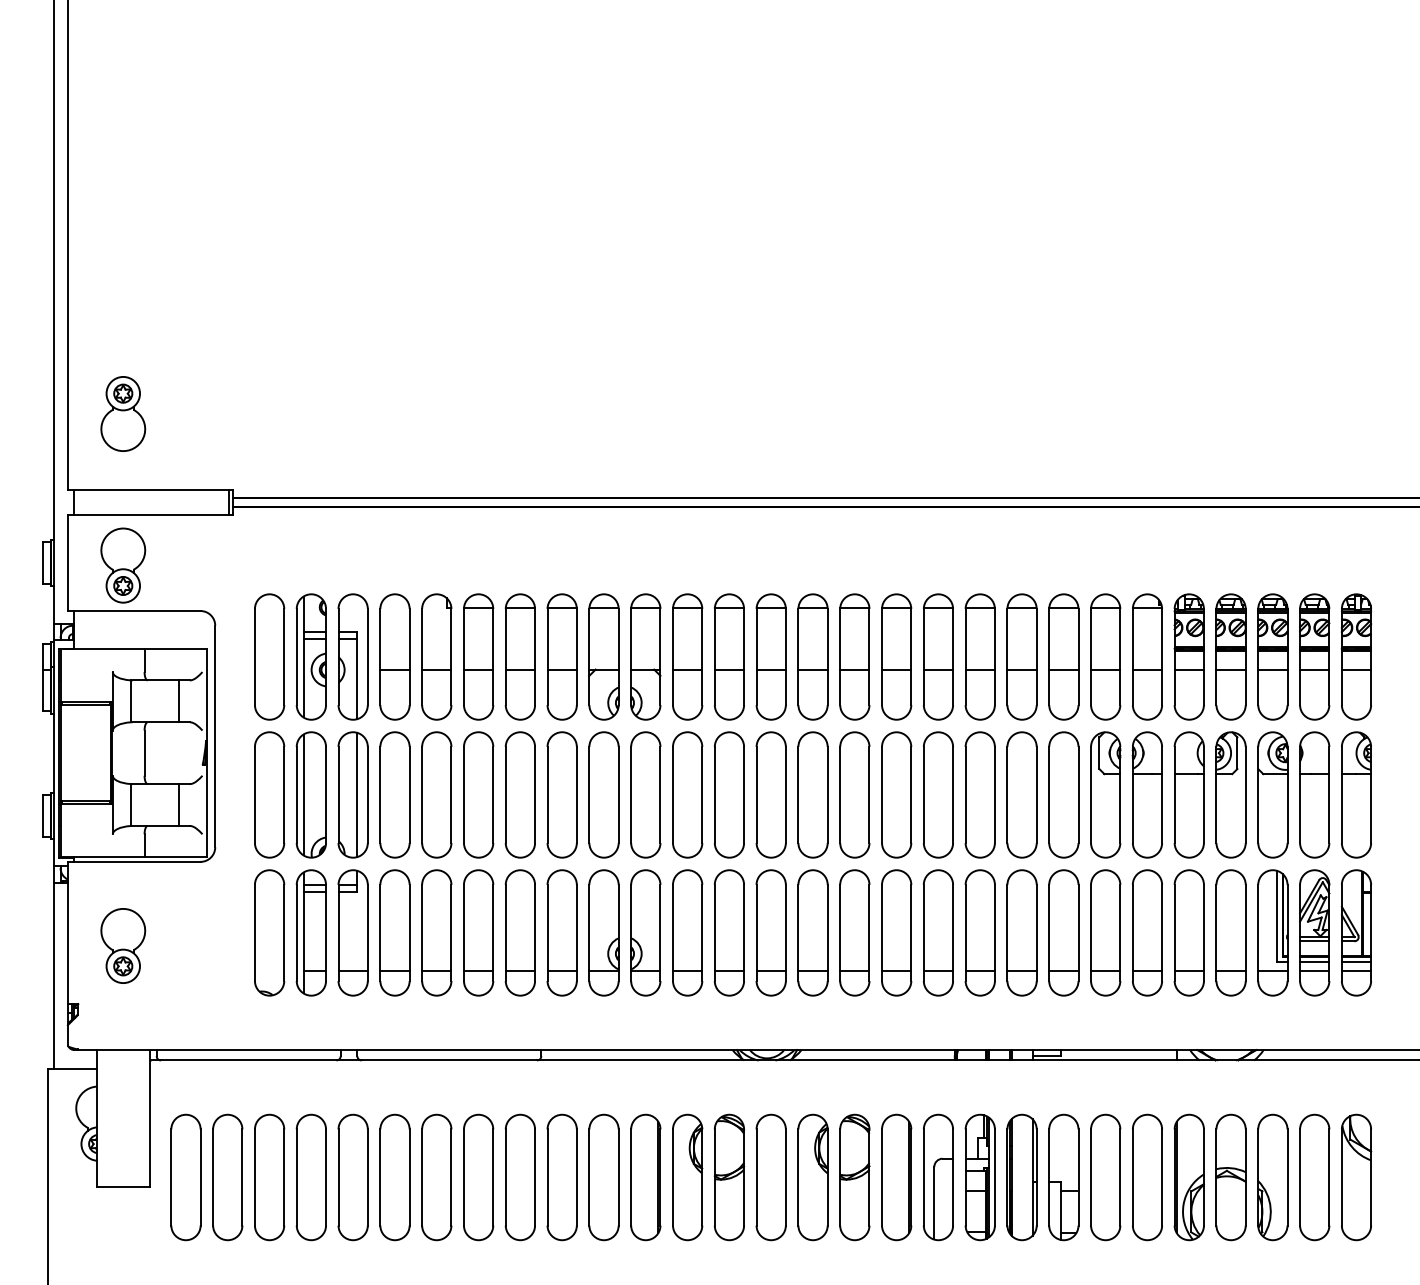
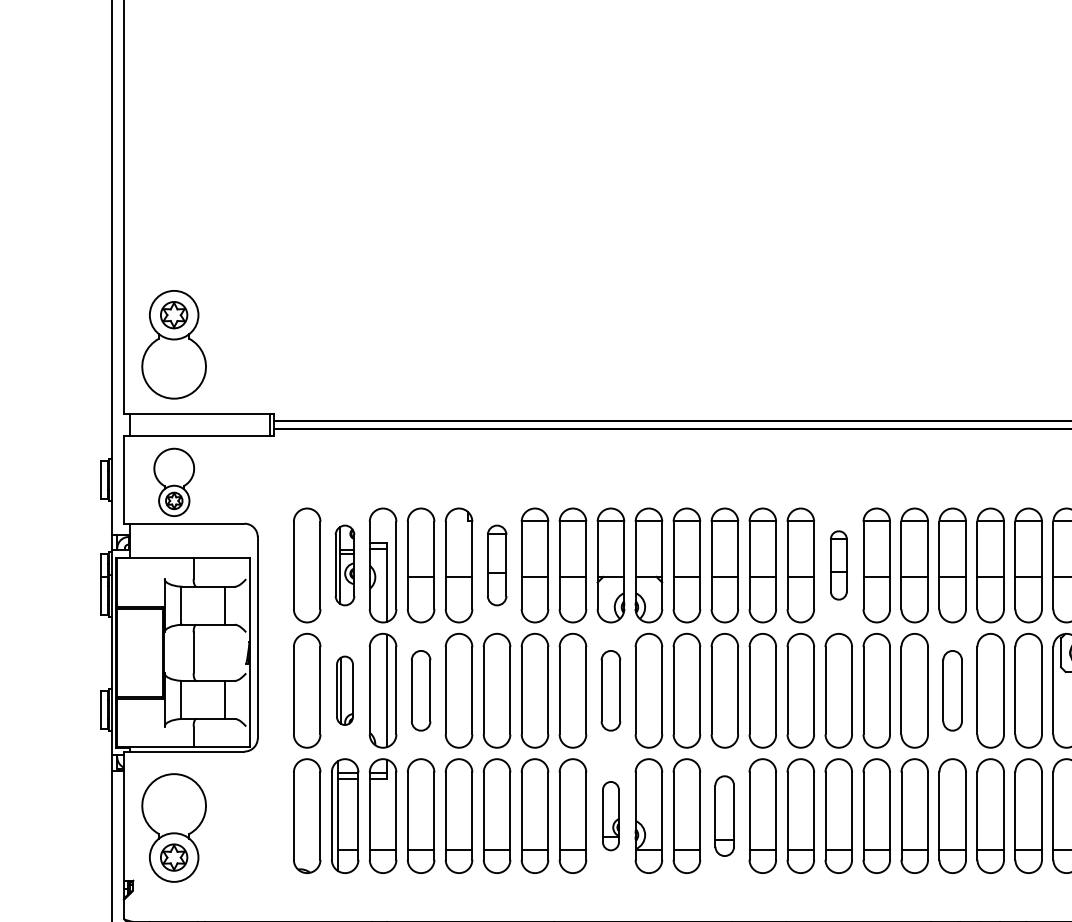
part: (123, 413) -> (174, 344), size x1.6
part: (310, 656) -> (344, 565), size x0.7
part: (478, 656) -> (496, 565), size x0.7
part: (854, 656) -> (838, 565), size x0.6
part: (310, 794) -> (344, 690), size x0.6
part: (394, 794) -> (420, 690), size x0.7
part: (603, 794) -> (610, 690), size x0.7
part: (979, 794) -> (952, 690), size x0.7
part: (603, 932) -> (610, 815), size x0.6
part: (728, 932) -> (724, 815), size x0.7
part: (123, 945) -> (174, 827), size x1.6

